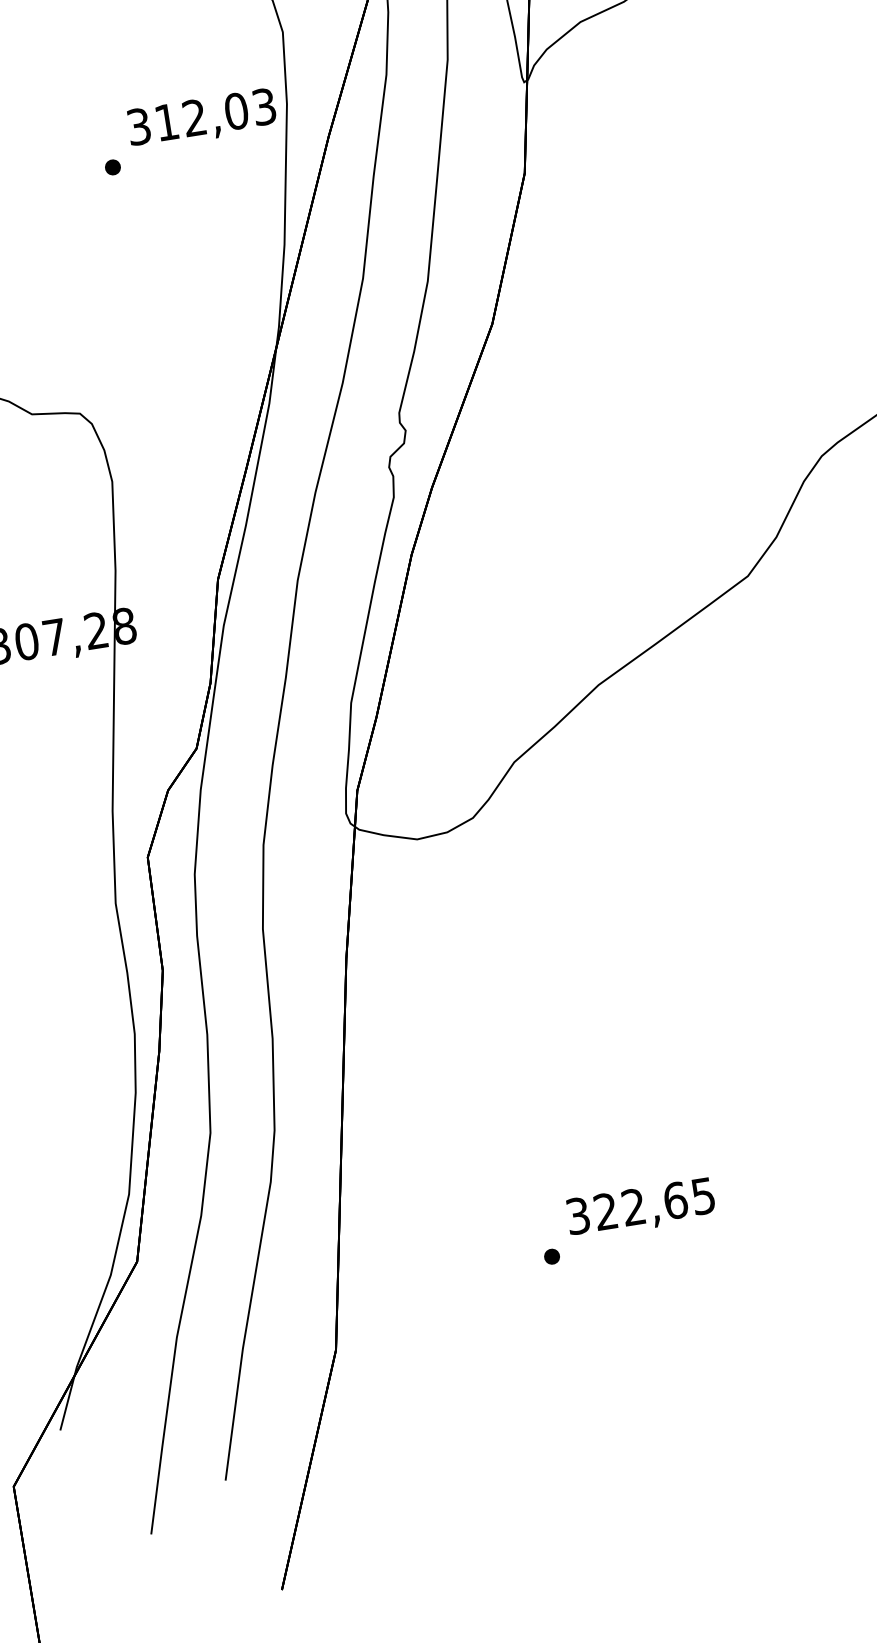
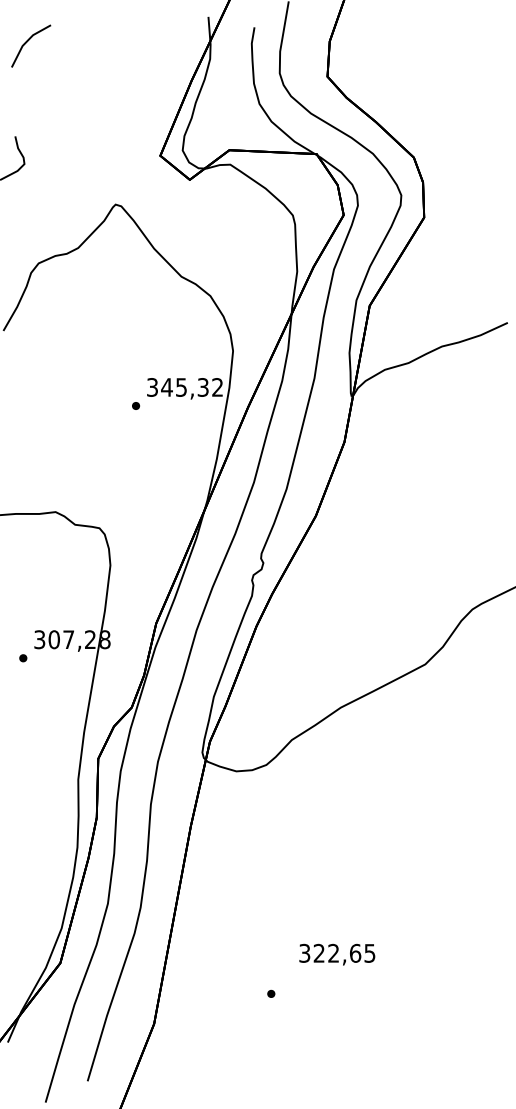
text: (215, 114) -> (192, 387), 312,03 -> 345,32
text: (641, 1208) -> (337, 954), moved

